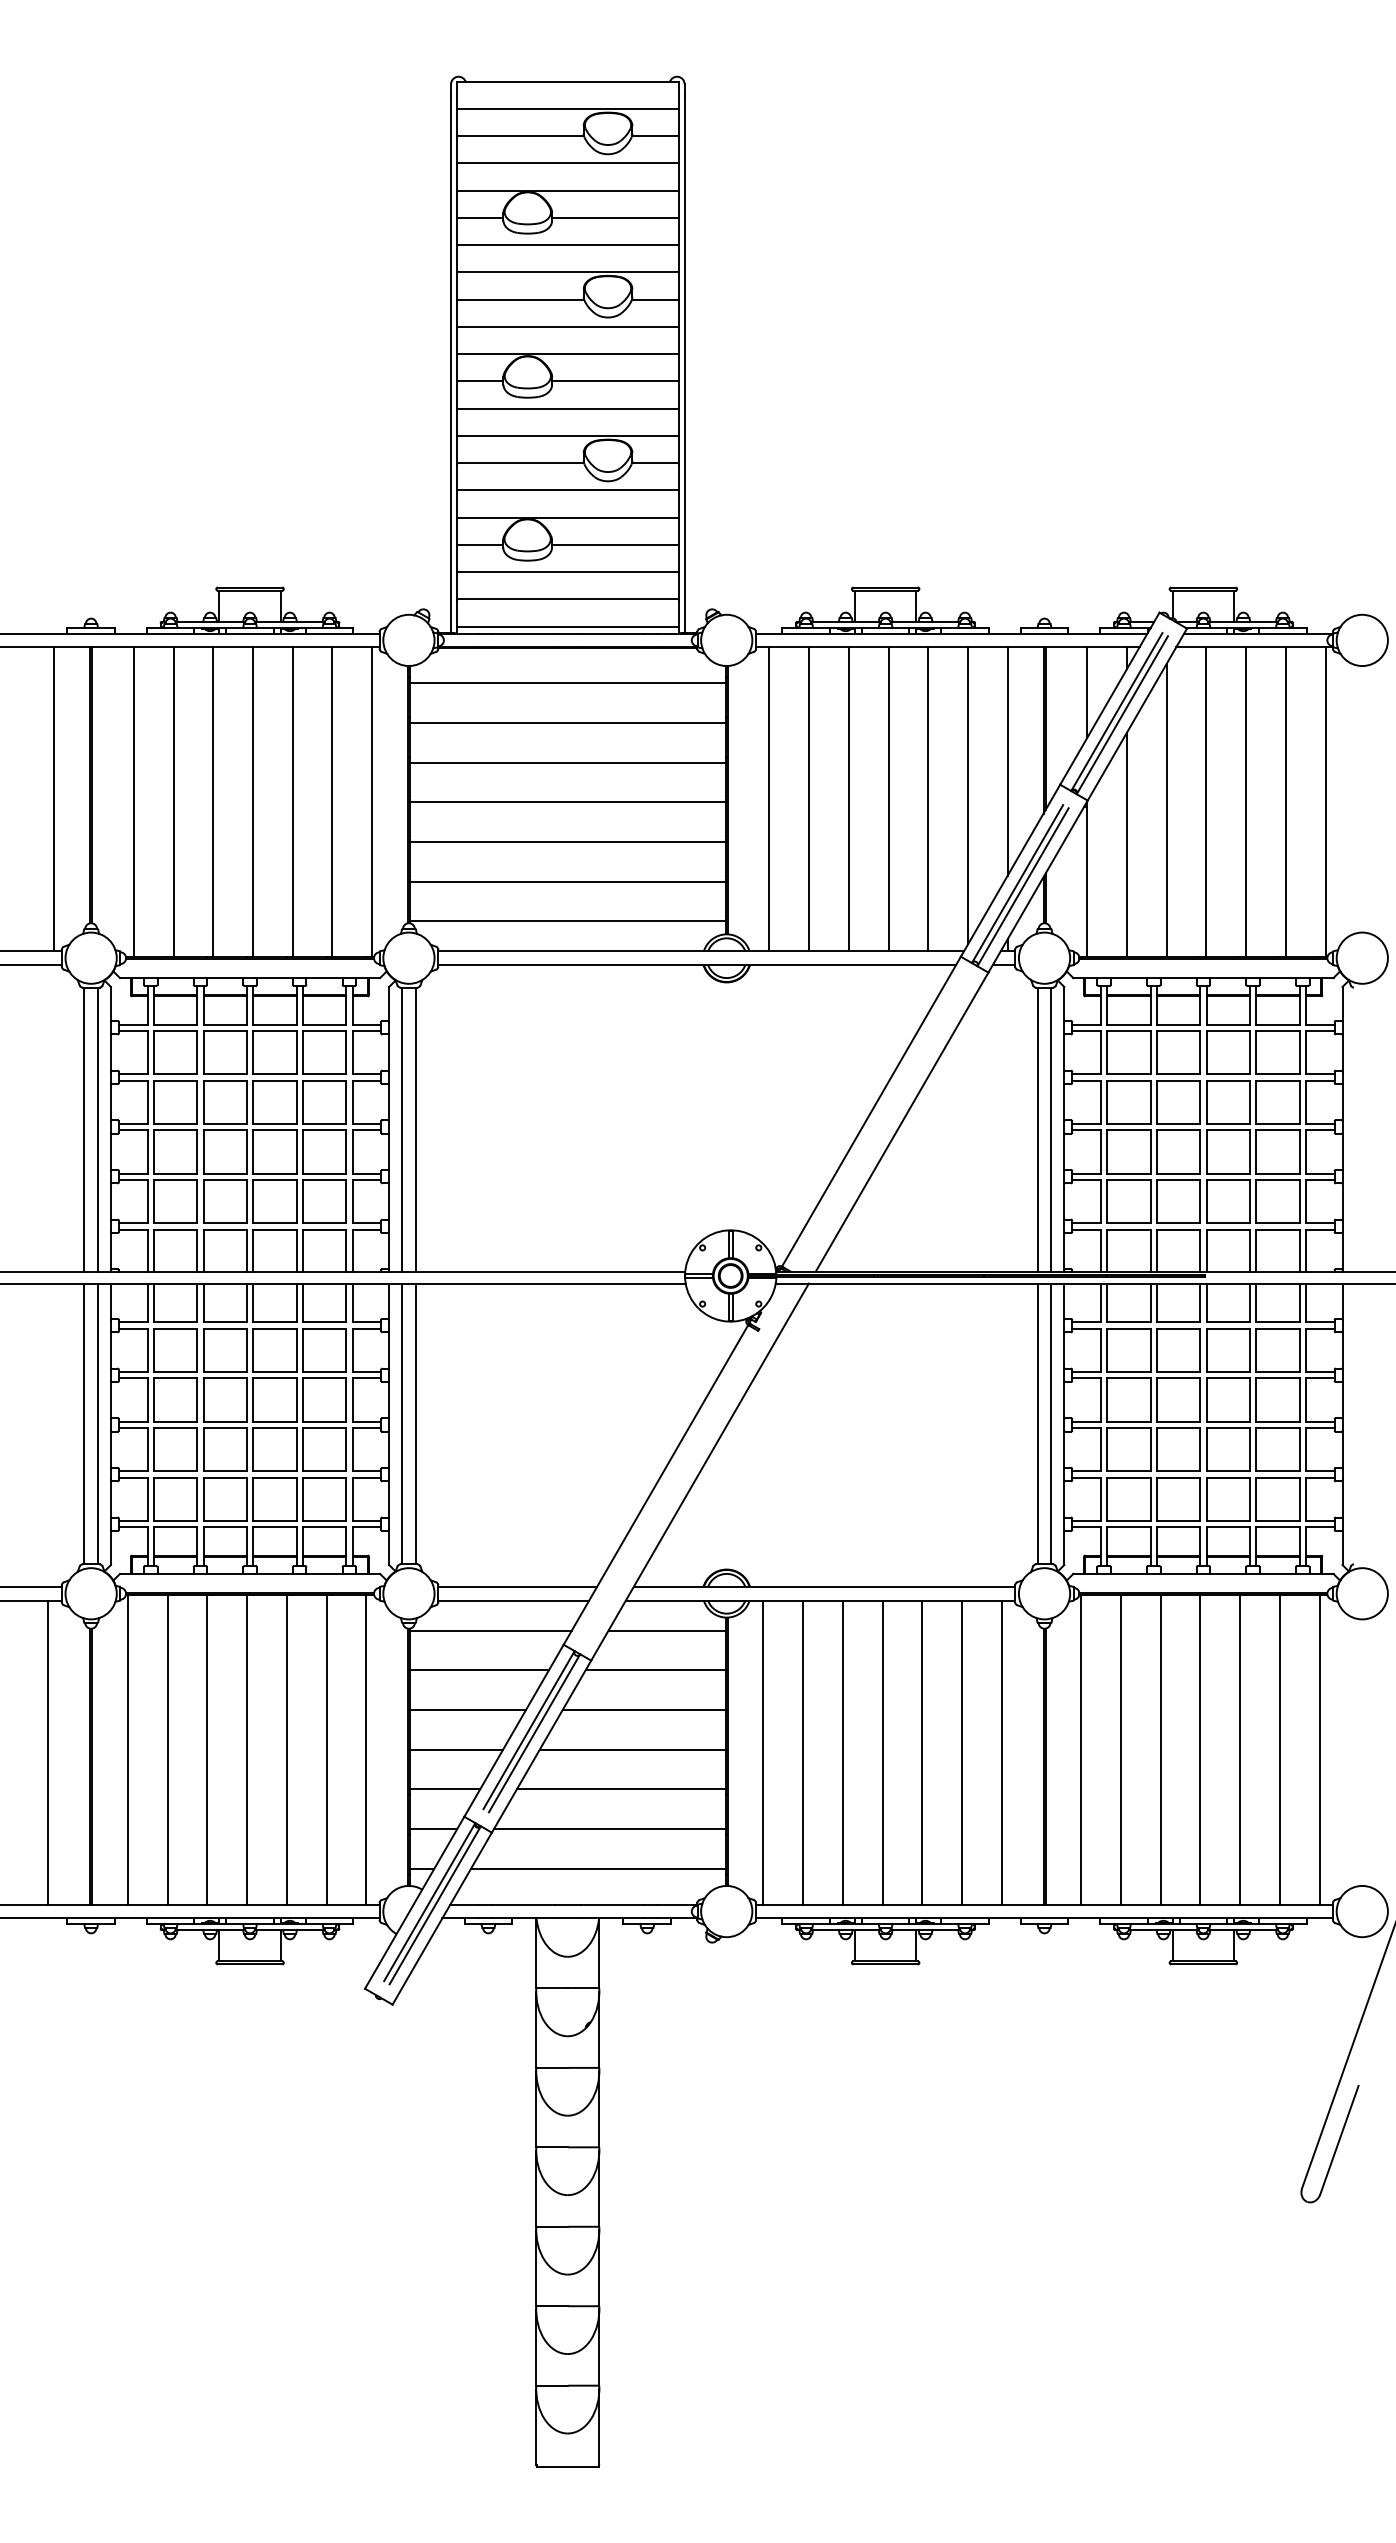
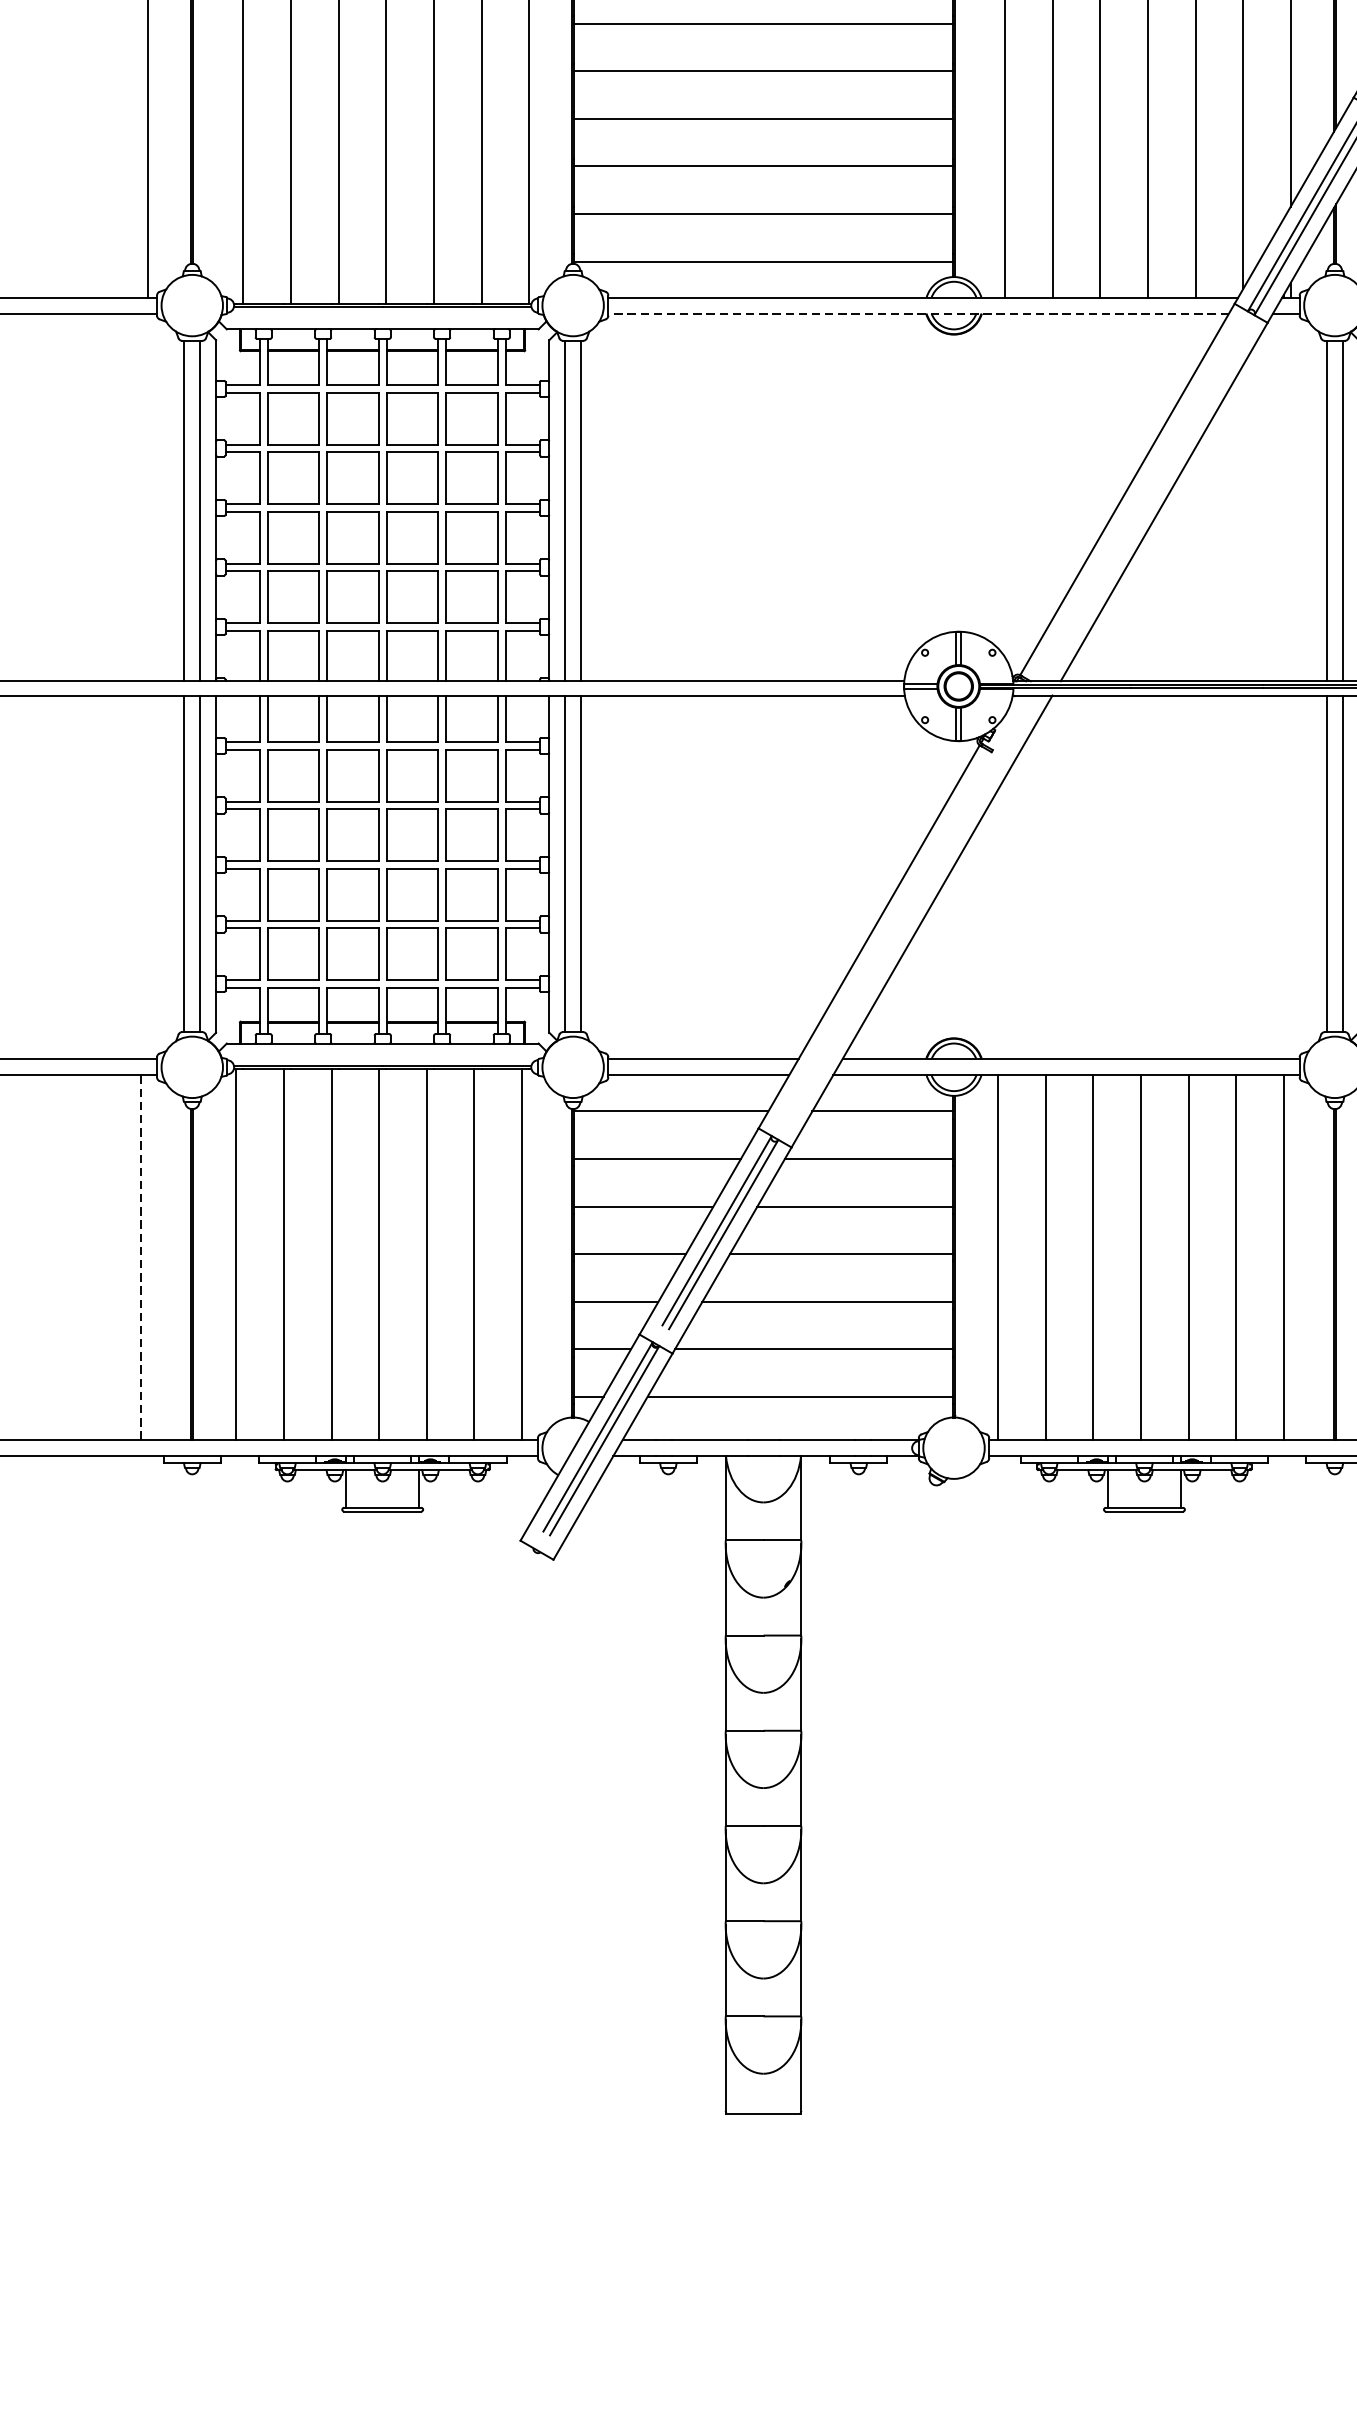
line: (697, 964) -> (918, 313), solid -> dashed
line: (48, 1753) -> (141, 1258), solid -> dashed

